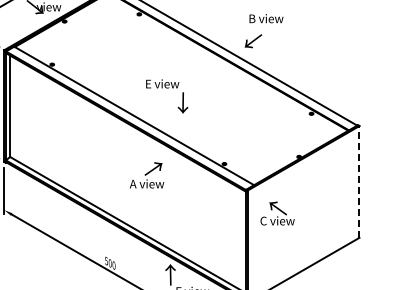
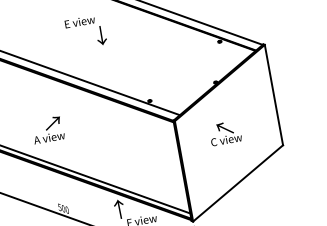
text: (167, 96) -> (86, 32), moved
text: (147, 175) -> (48, 130), moved
line: (359, 181) -> (273, 94), dashed -> solid
text: (277, 213) -> (225, 133), moved

